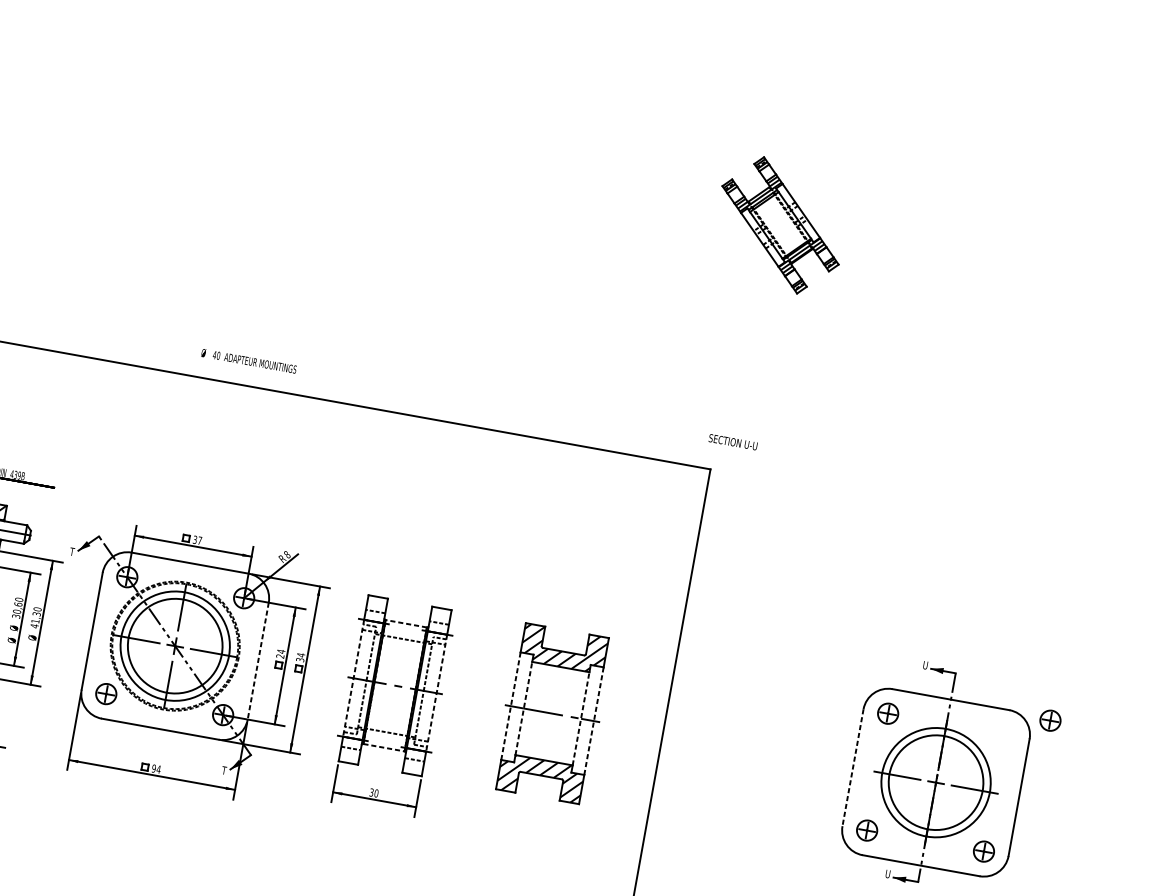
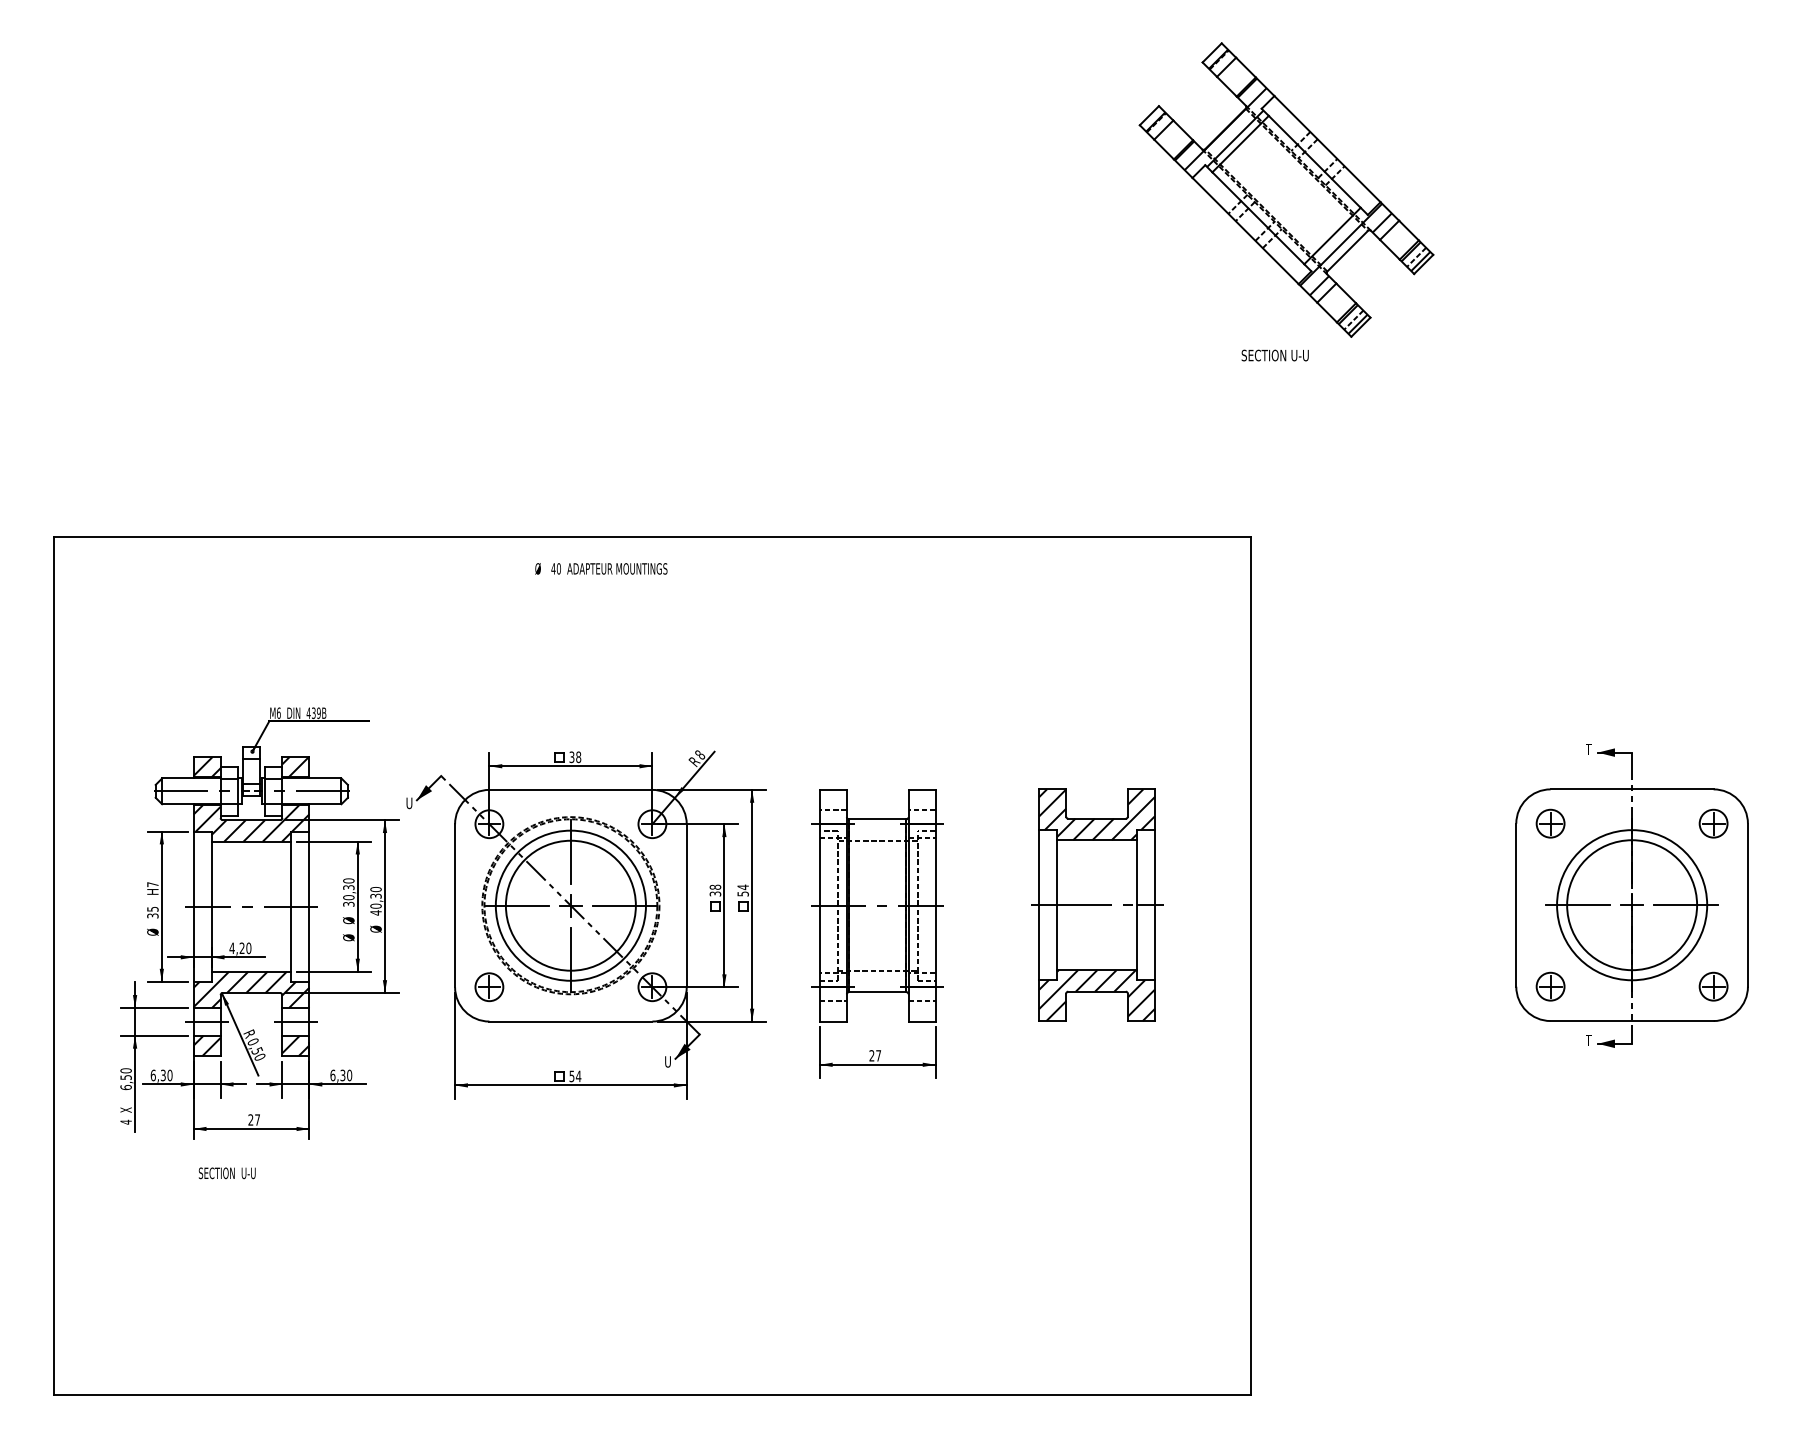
part: (780, 225) -> (1286, 189), size x1.67
text: (249, 361) -> (601, 568), moved
text: (732, 442) -> (1274, 355), moved
text: (199, 540) -> (578, 757), 37 -> 38
text: (72, 552) -> (409, 803), T -> U
text: (18, 604) -> (348, 887), 30,60 -> 30,30
text: (35, 620) -> (375, 905), 41,30 -> 40,30
line: (406, 623) -> (877, 819), dashed -> solid
text: (280, 653) -> (715, 890), 24 -> 38
text: (299, 659) -> (742, 893), 34 -> 54
line: (258, 660) -> (686, 905), dashed -> solid
text: (925, 665) -> (1589, 749), U -> T
line: (353, 678) -> (819, 905), dashed -> solid
line: (436, 693) -> (935, 905), dashed -> solid
line: (511, 705) -> (1039, 904), dashed -> solid
line: (524, 708) -> (1057, 905), dashed -> solid
line: (580, 718) -> (1136, 905), dashed -> solid
line: (593, 720) -> (1154, 904), dashed -> solid
part: (1050, 720) -> (1713, 823), moved
line: (383, 747) -> (877, 992), dashed -> solid
text: (153, 767) -> (571, 1075), 94 -> 54
line: (853, 767) -> (1516, 905), dashed -> solid
text: (224, 770) -> (667, 1061), T -> U
text: (374, 792) -> (875, 1055), 30 -> 27
text: (888, 874) -> (1589, 1040), U -> T

